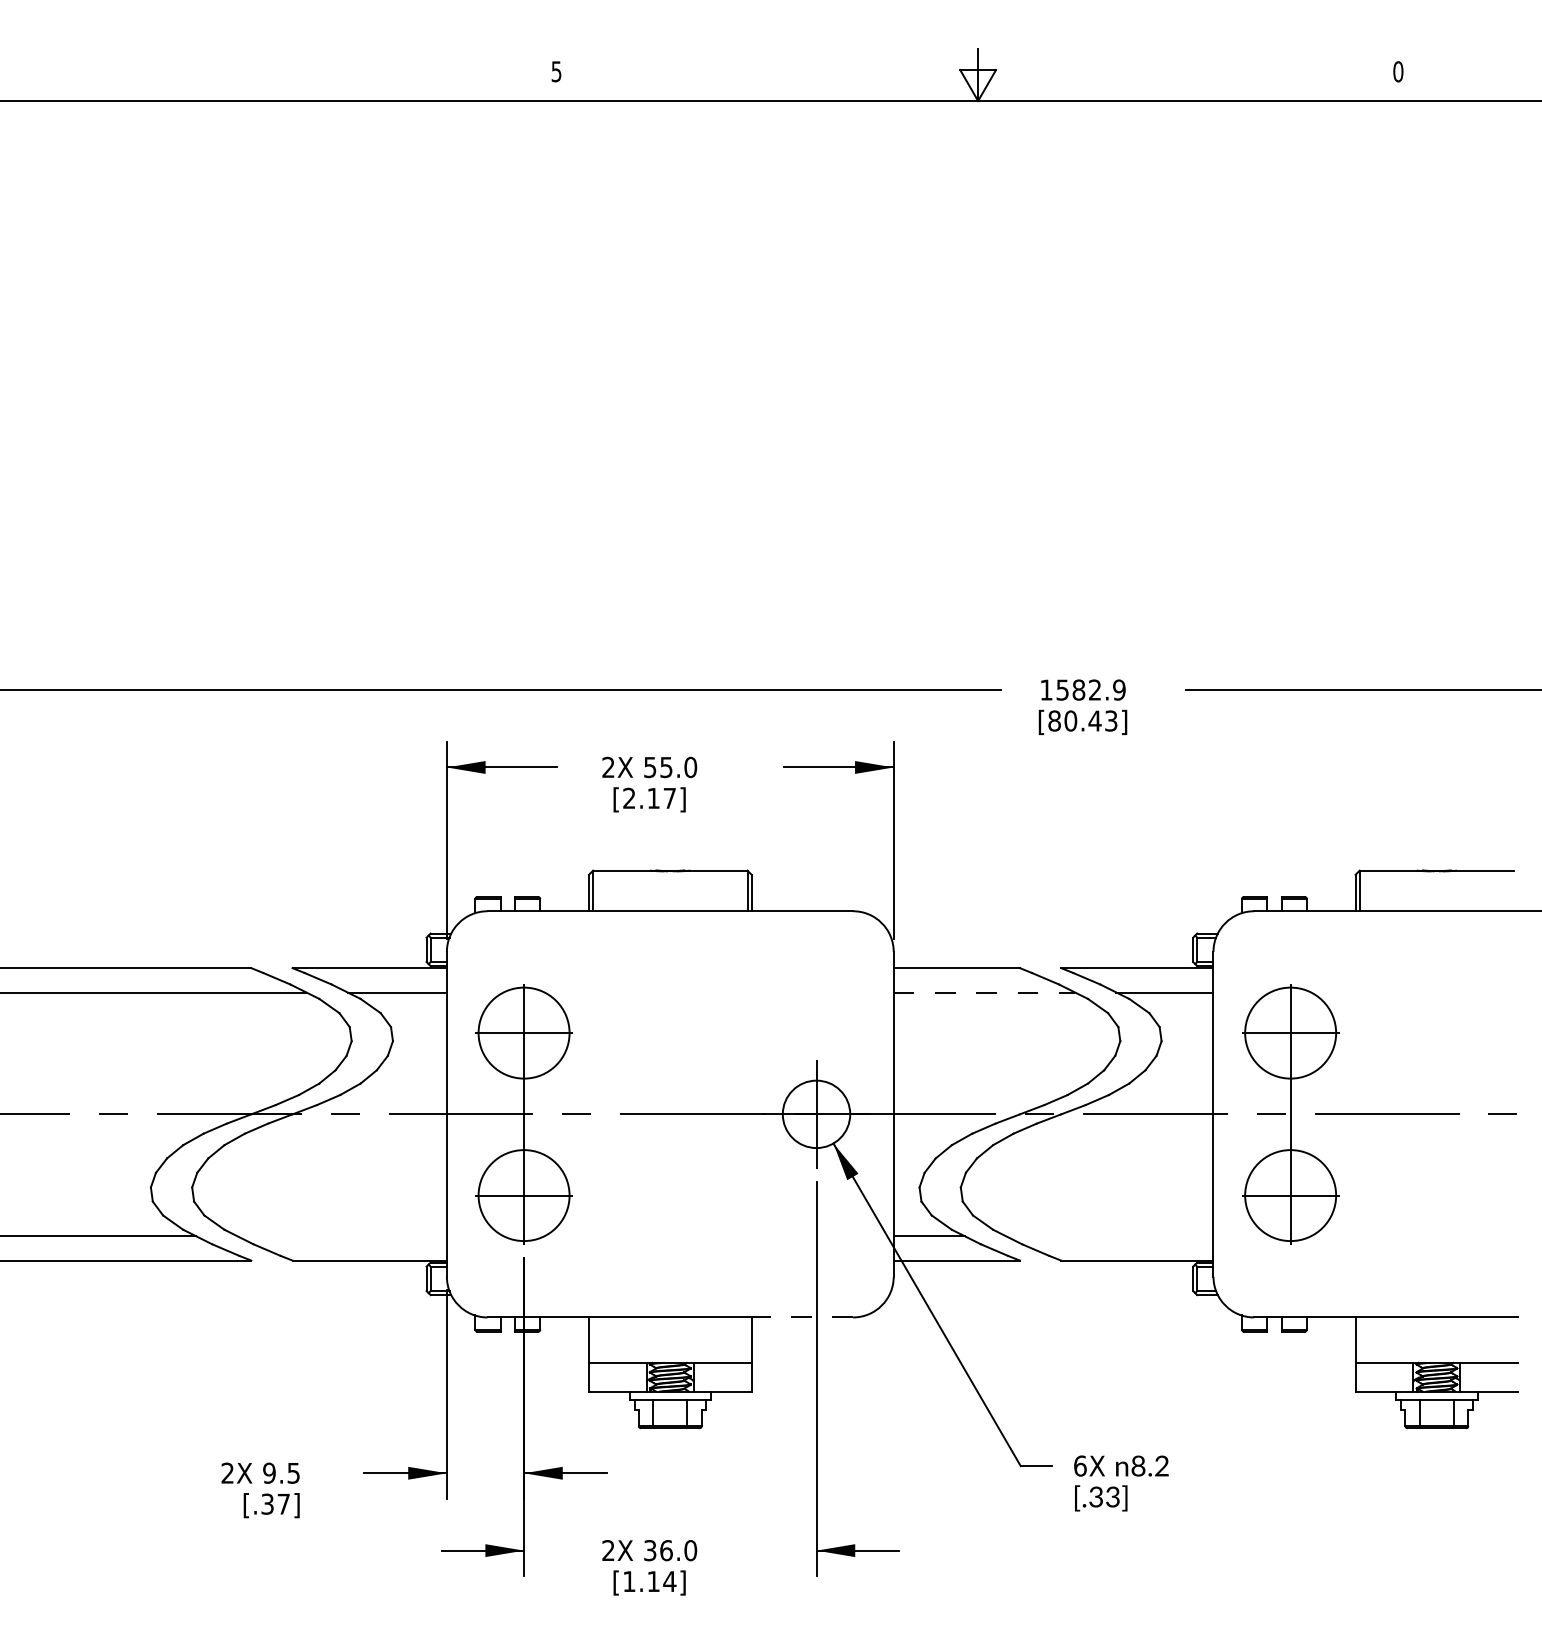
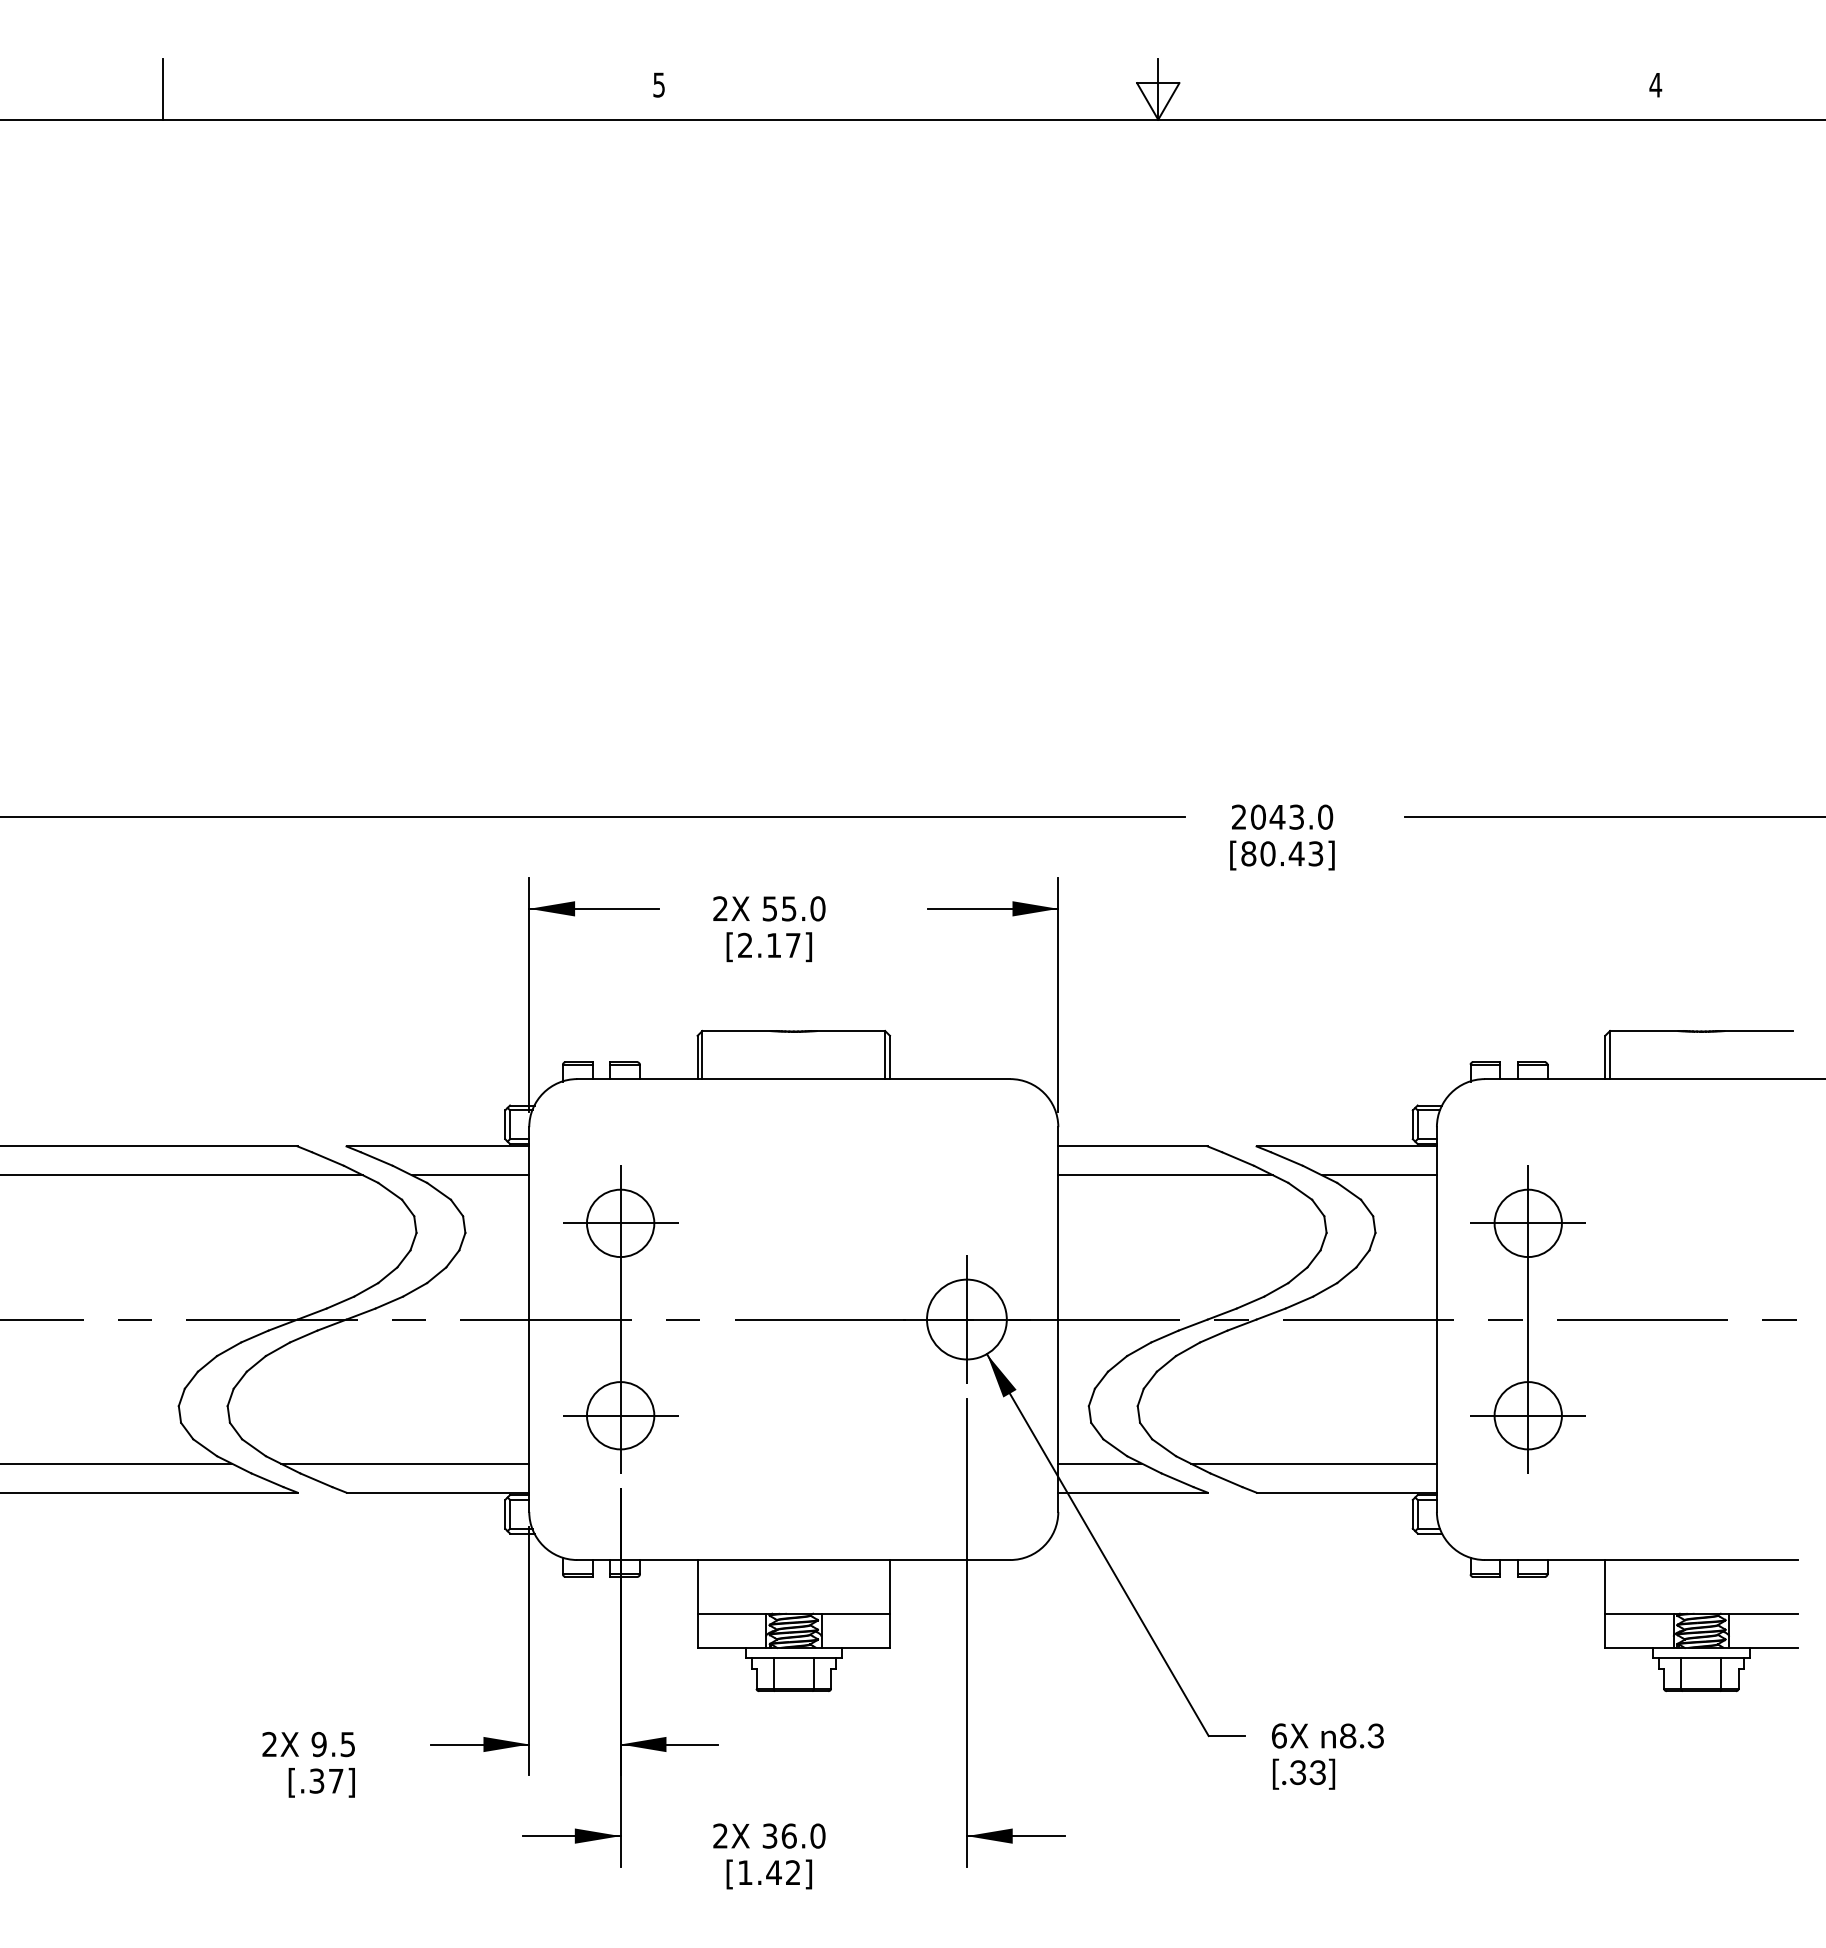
text: (1398, 71) -> (1655, 84), 0 -> 4
line: (137, 75) -> (162, 89), added
text: (1082, 689) -> (1281, 816), 1582.9 -> 2043.0
line: (984, 992) -> (1165, 1175), dashed -> solid
circle: (523, 1032) -> (619, 1222), size x0.62
circle: (1290, 1032) -> (1528, 1222), size x0.62
circle: (523, 1195) -> (619, 1415), size x0.62
circle: (1290, 1195) -> (1528, 1415), size x0.62
line: (341, 1236) -> (404, 1464), added
line: (1109, 1236) -> (1313, 1464), added
line: (802, 1317) -> (950, 1560), dashed -> solid
text: (1161, 1468) -> (1375, 1738), 8.2 -> 8.3
text: (661, 1581) -> (783, 1872), [1.14] -> [1.42]

